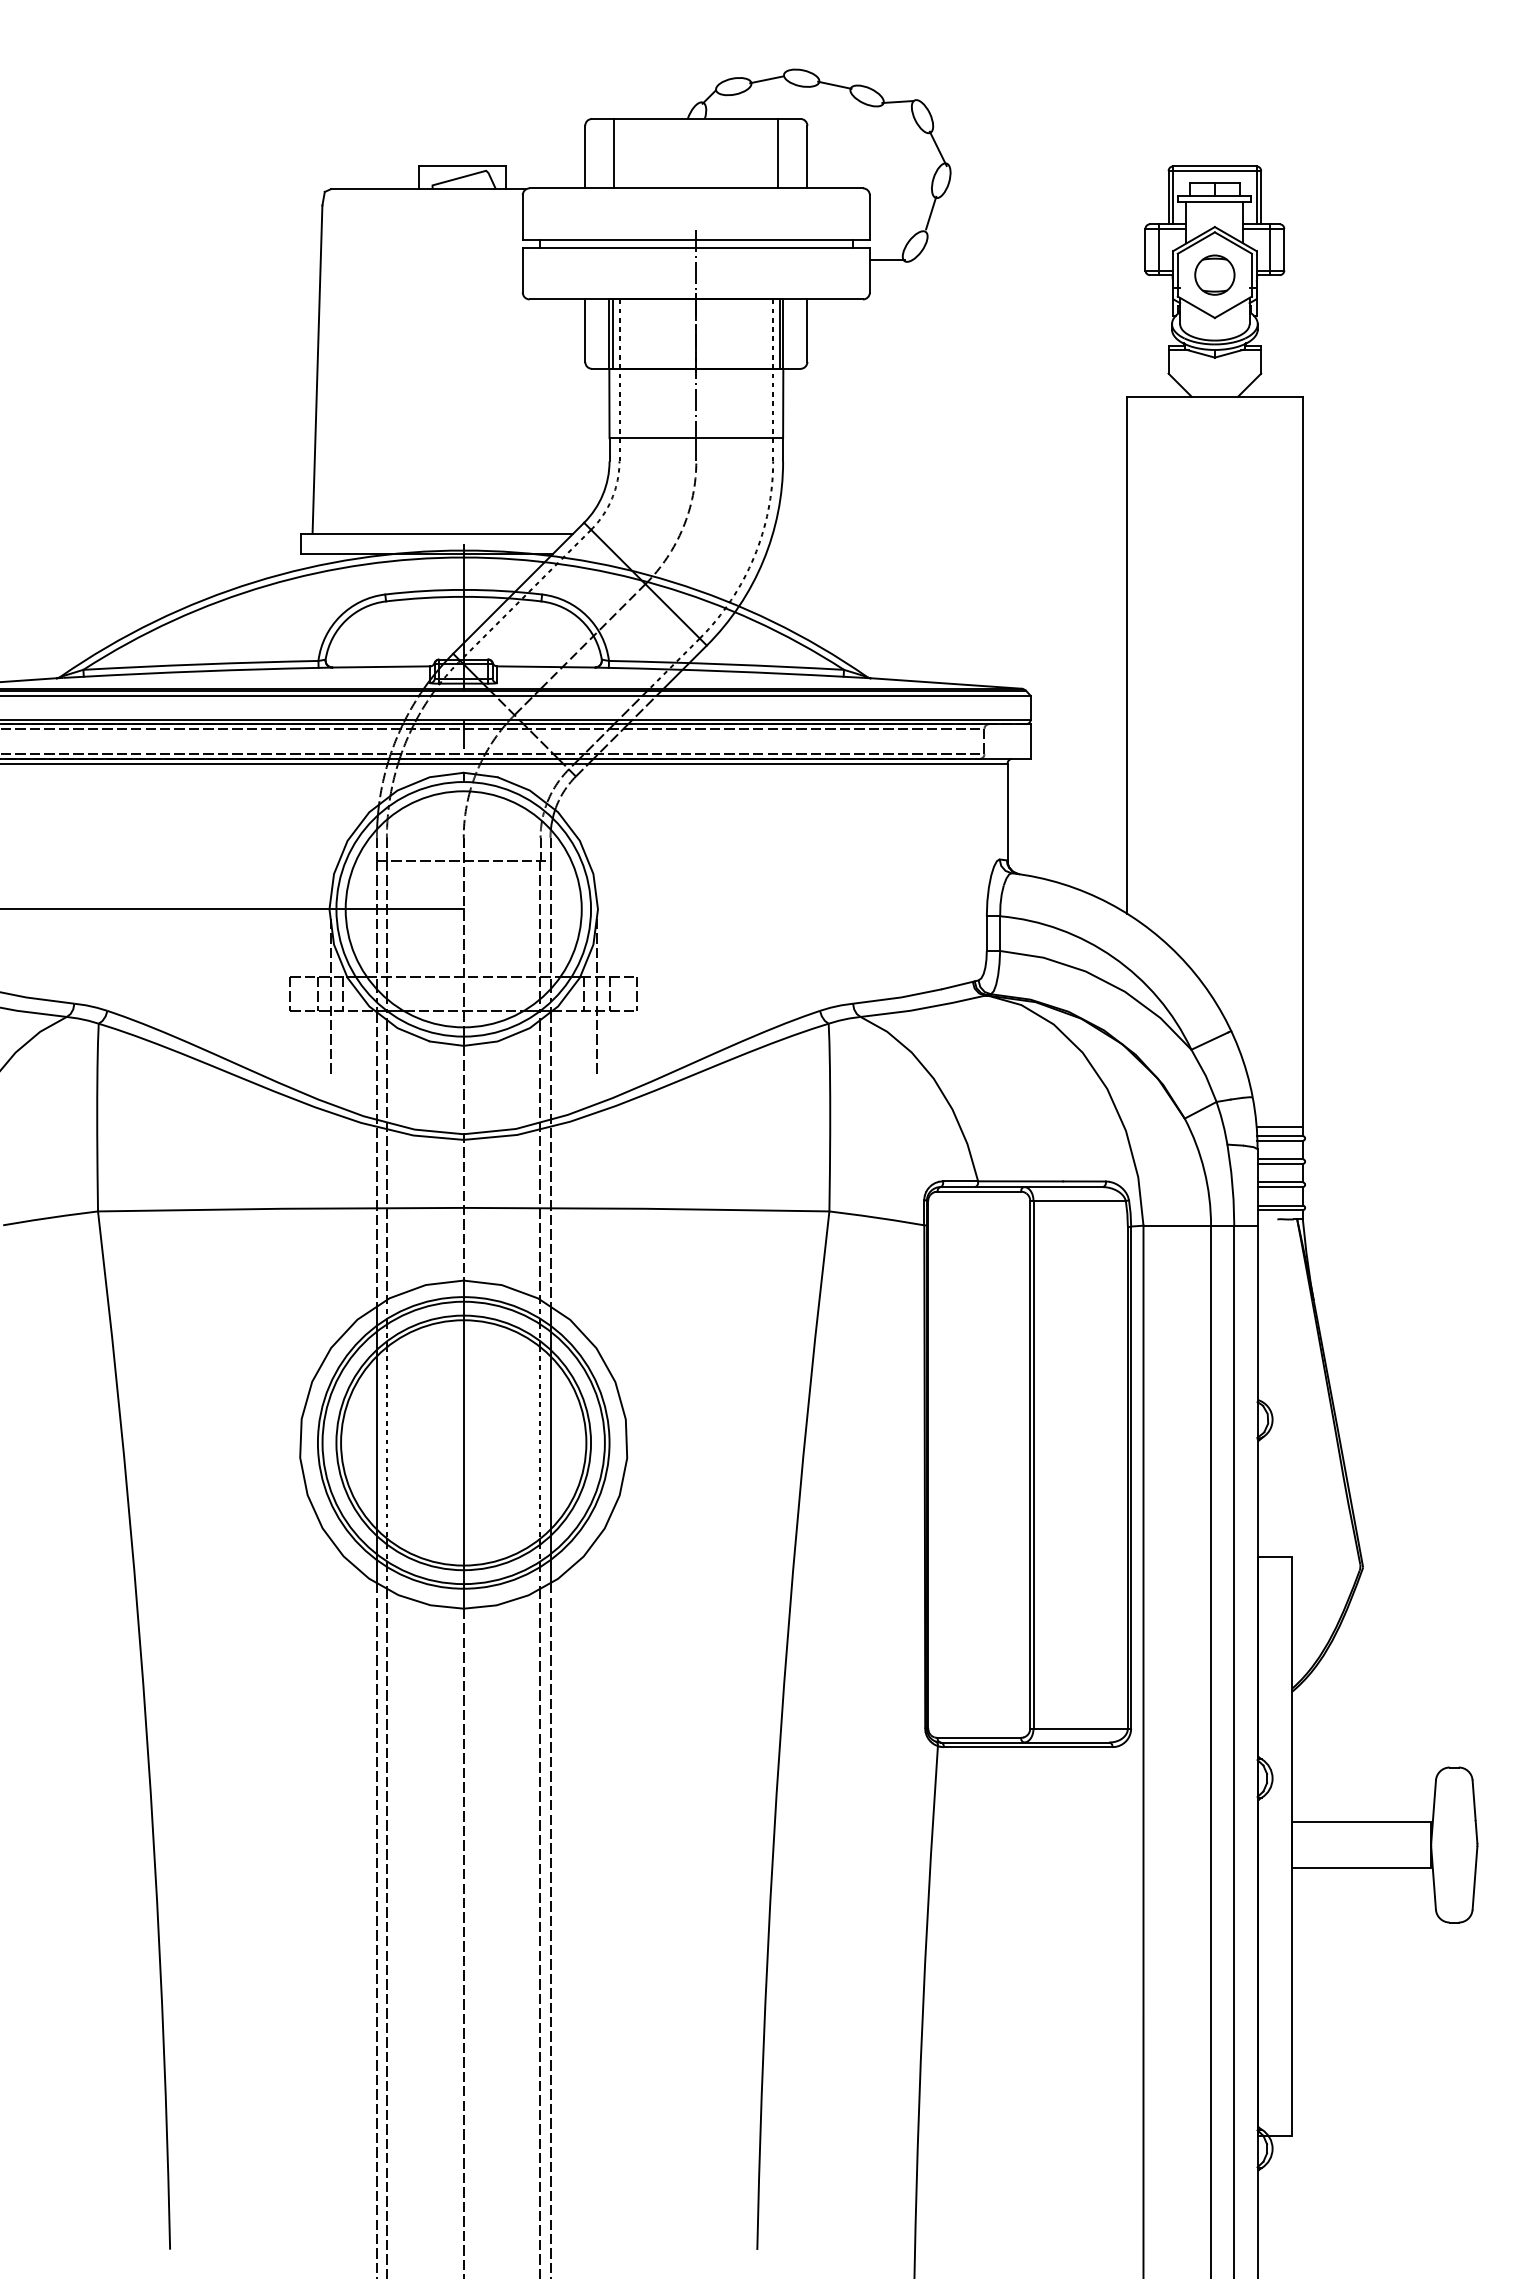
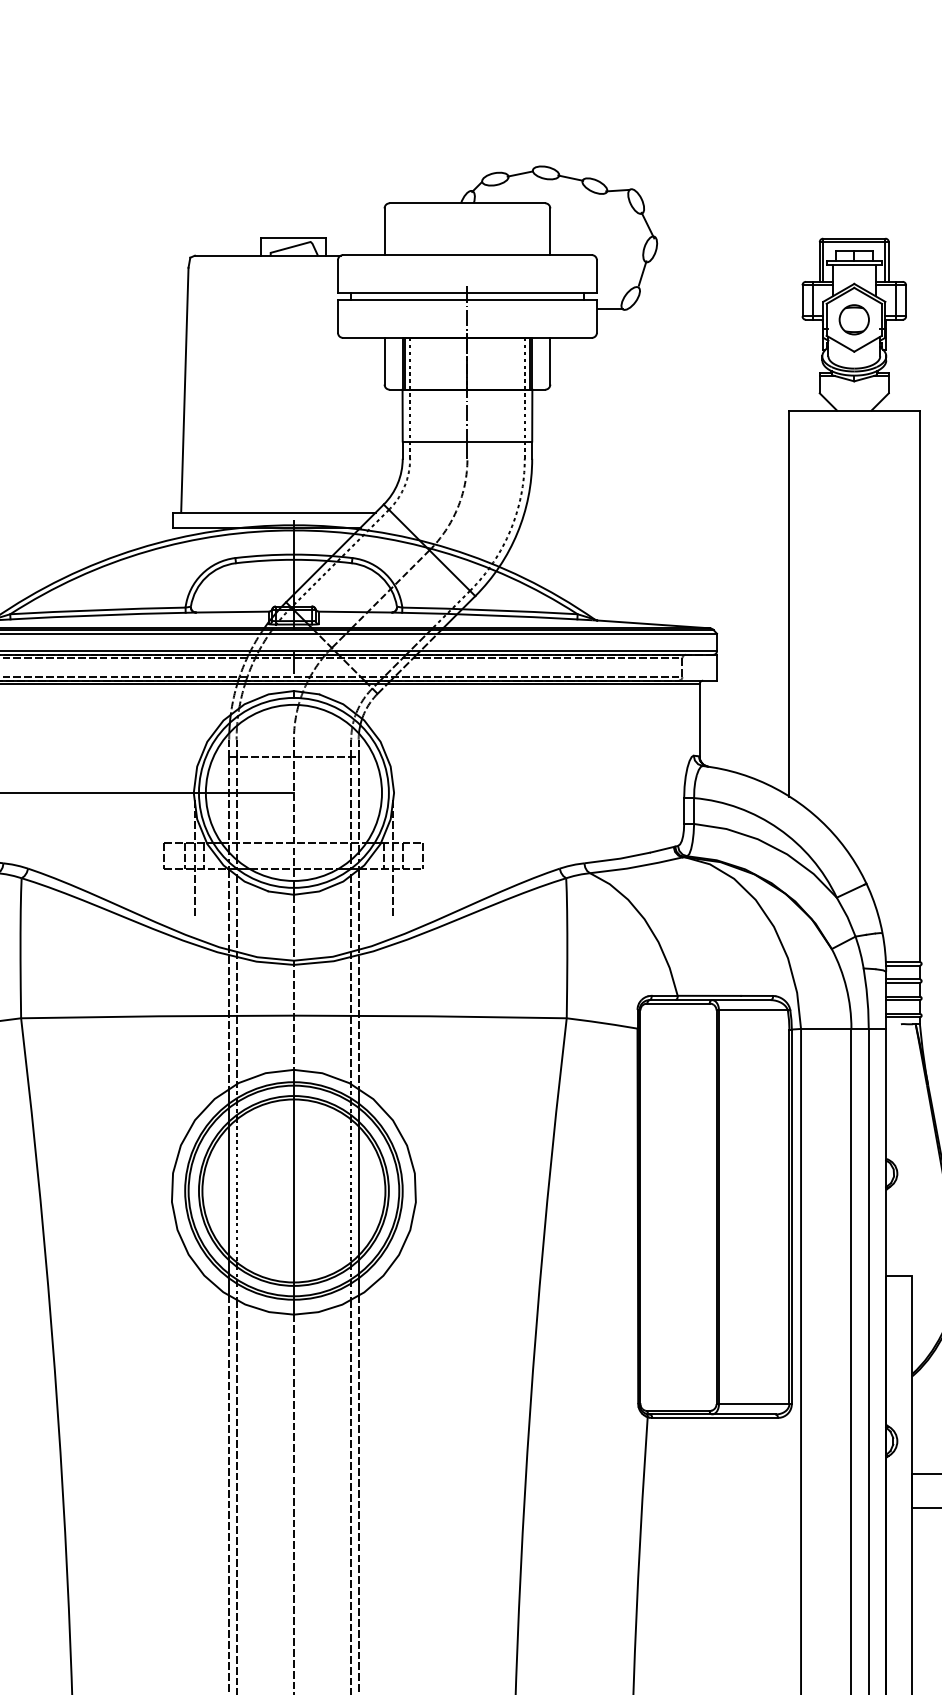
line: (614, 153) -> (406, 229), removed
line: (778, 153) -> (528, 229), removed
line: (1279, 1126) -> (902, 954), removed

